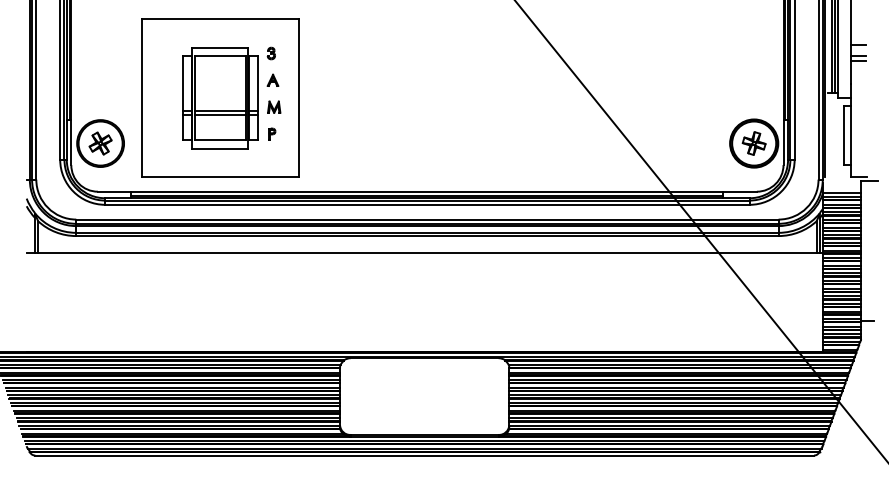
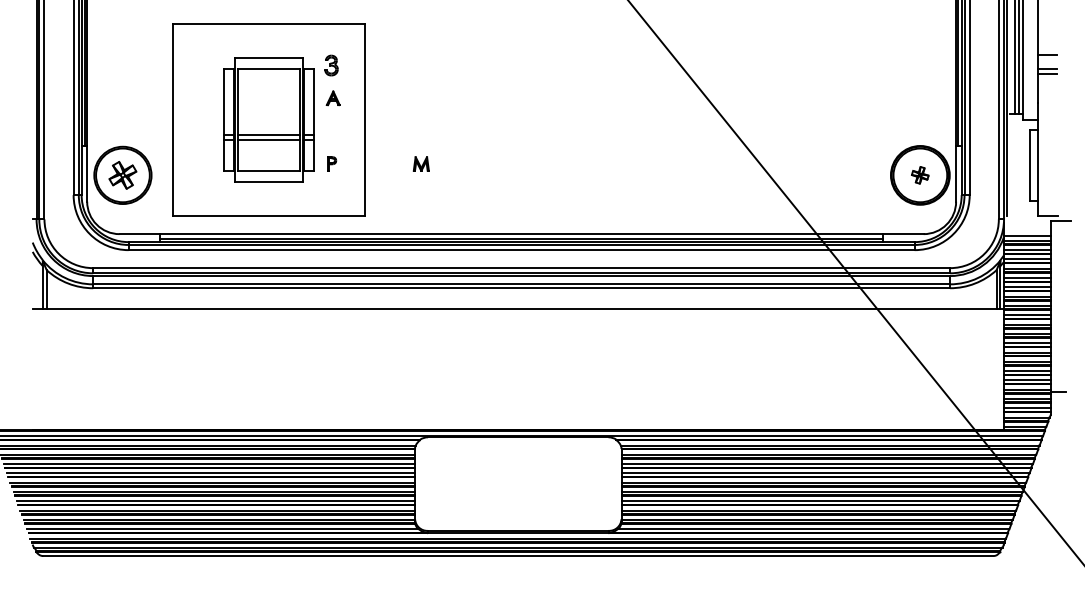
part: (270, 53) -> (330, 65), size x1.4
part: (274, 106) -> (421, 163), moved
part: (753, 143) -> (919, 175), size x0.6

